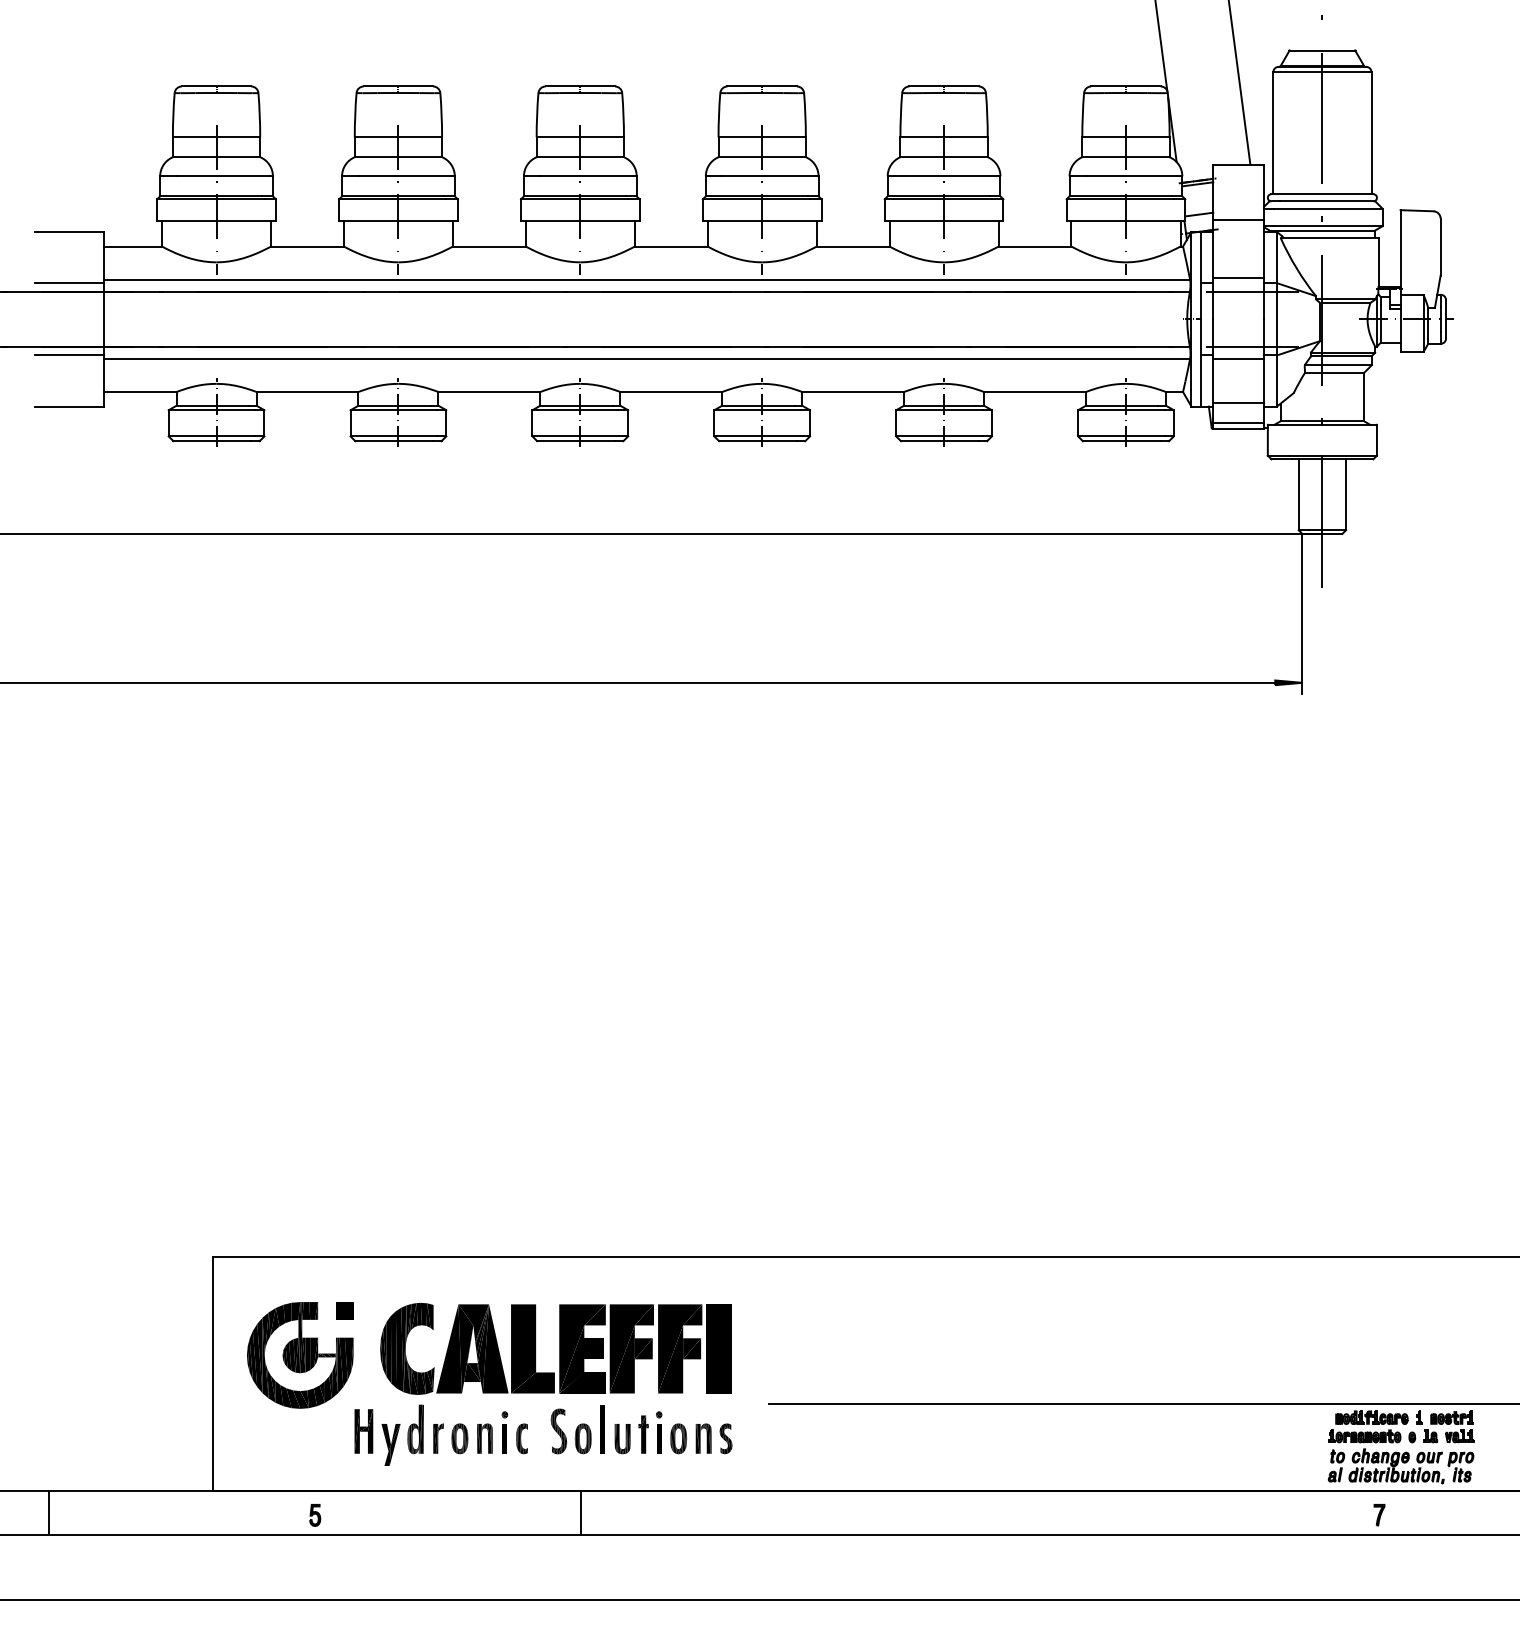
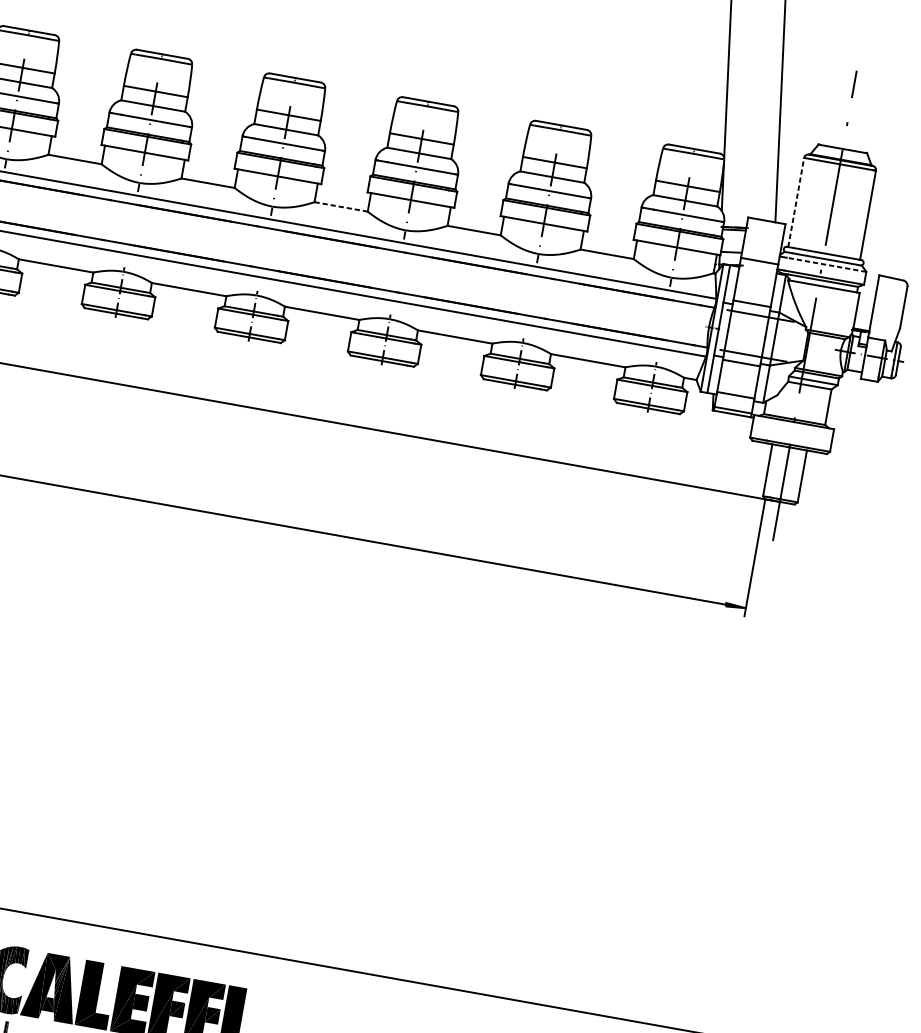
line: (1273, 133) -> (796, 202), solid -> dashed
line: (1327, 208) -> (826, 264), solid -> dashed
line: (671, 246) -> (341, 206), solid -> dashed

